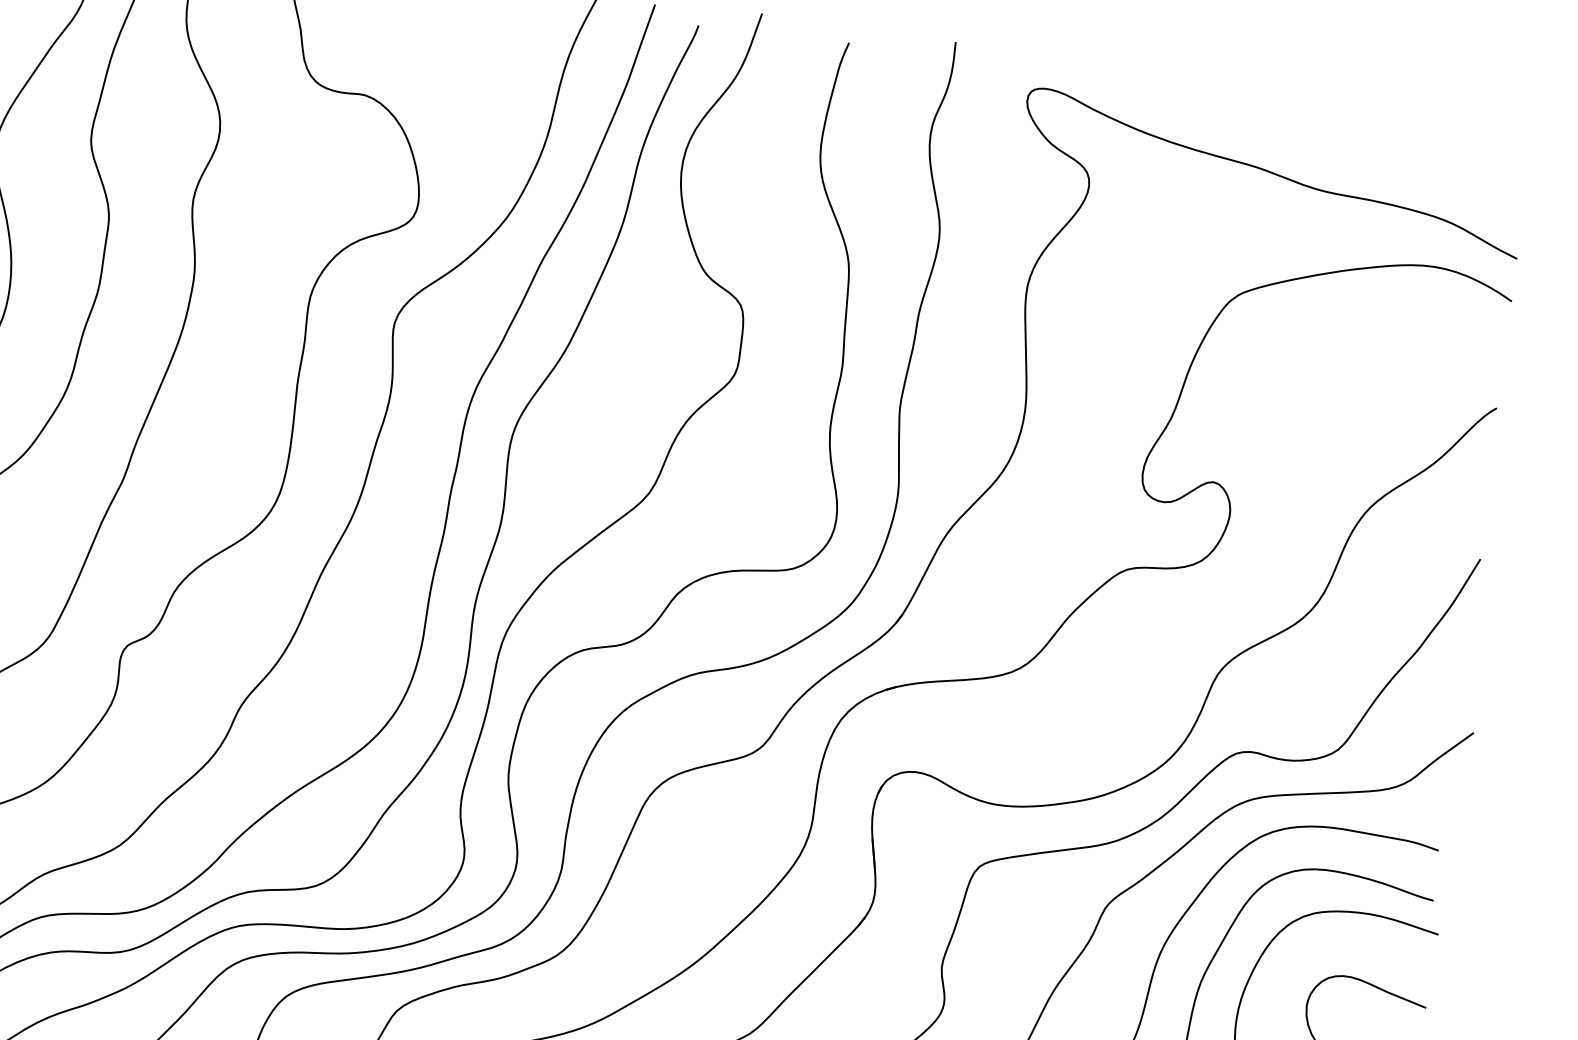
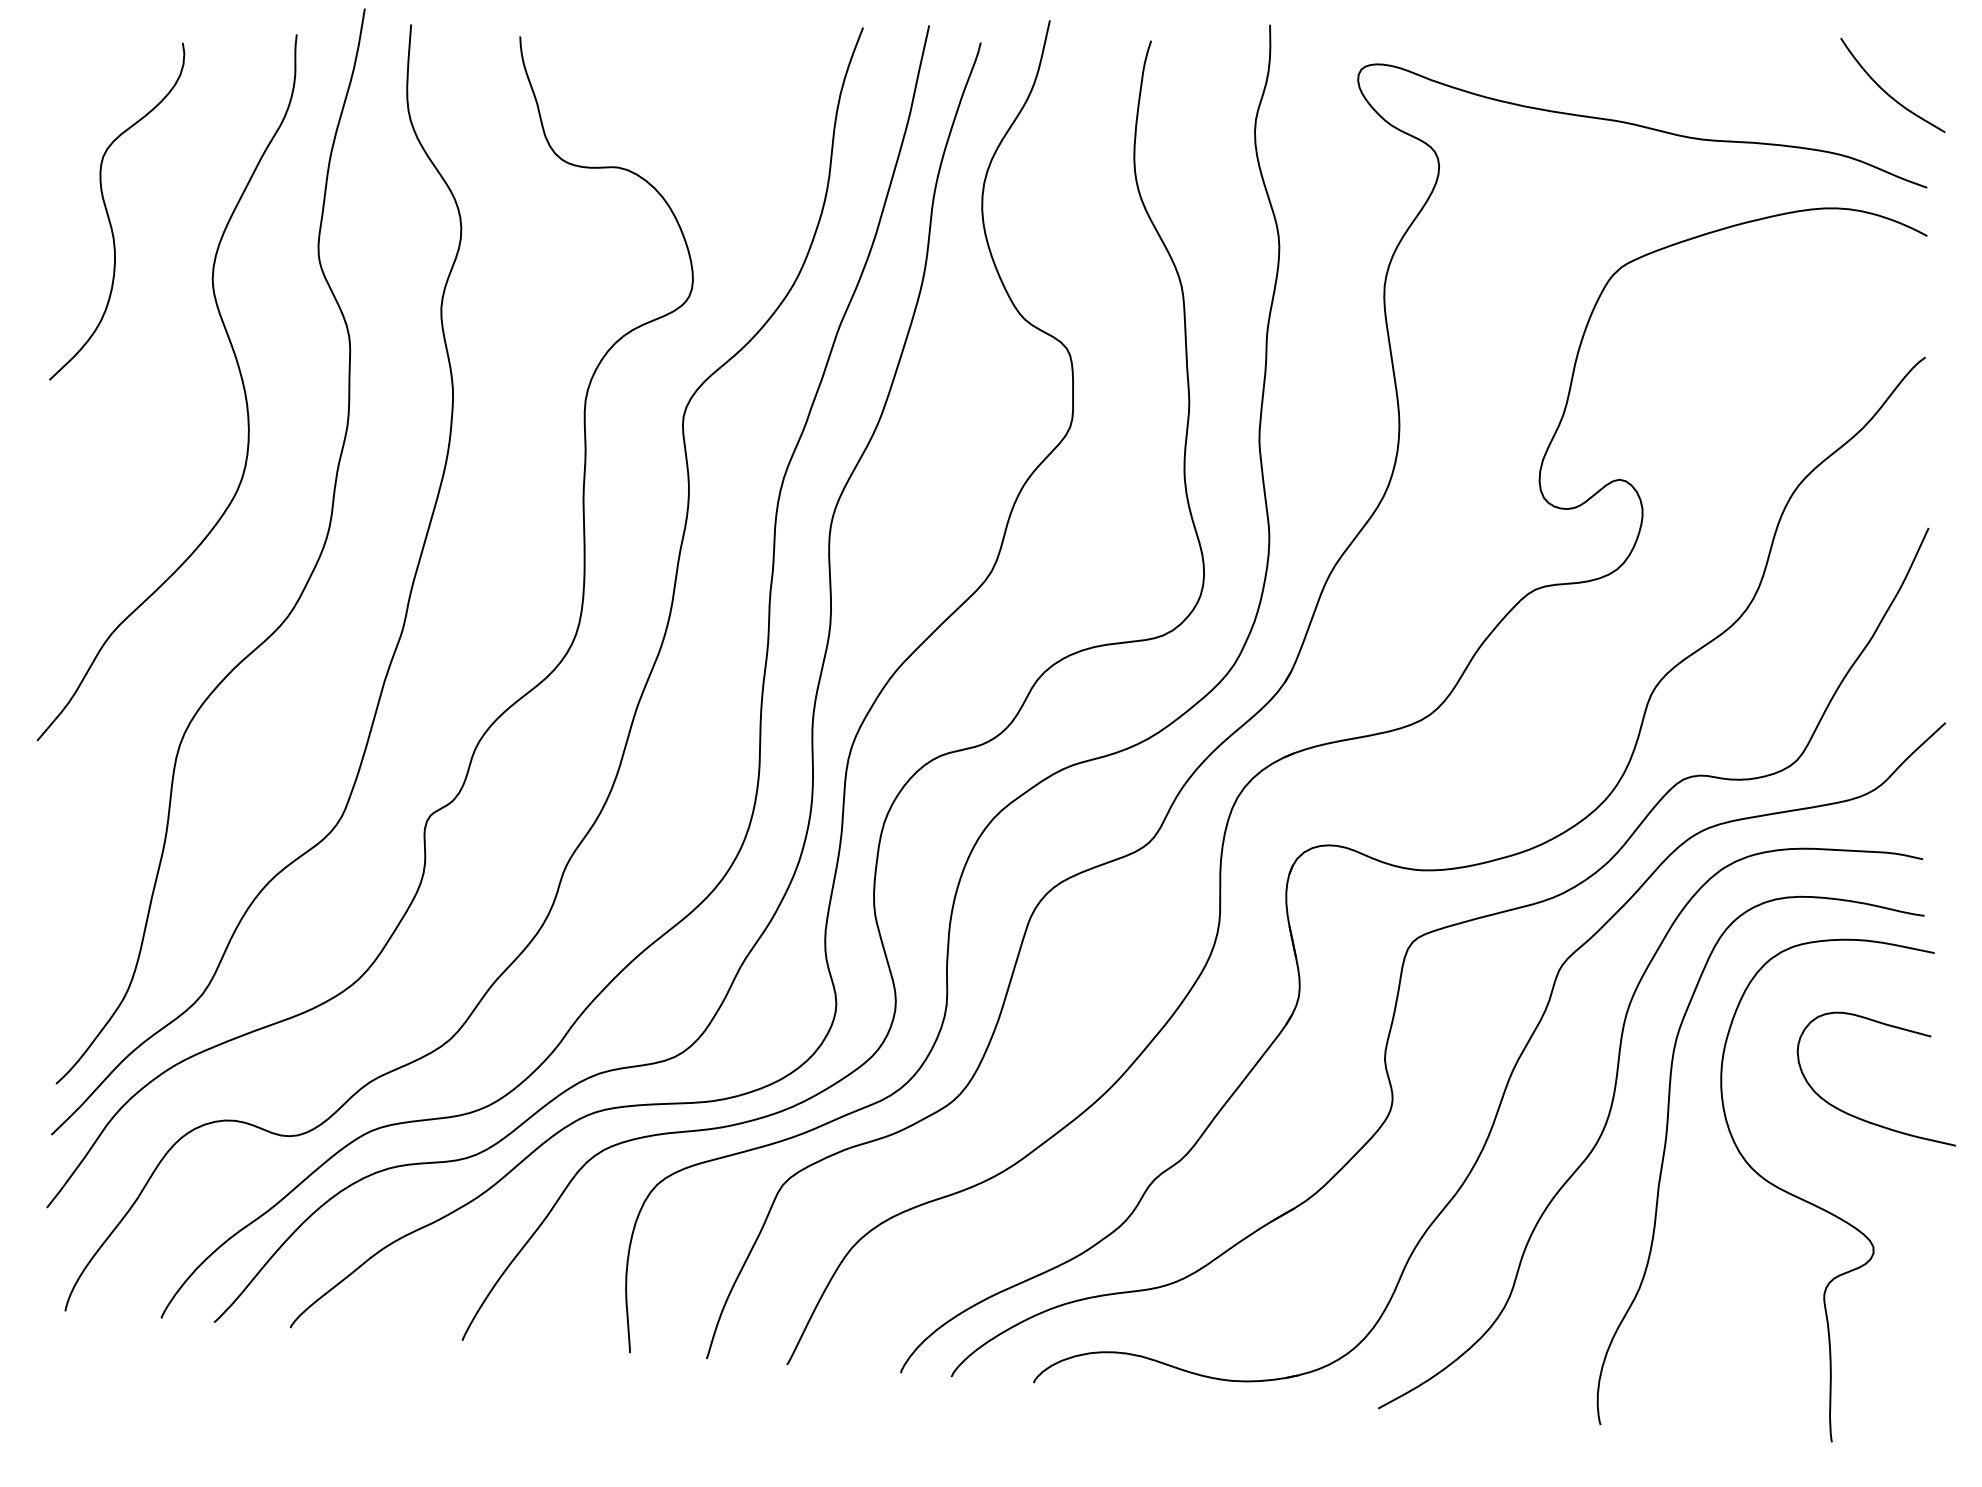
curve: (1491, 168) -> (1885, 90), added

